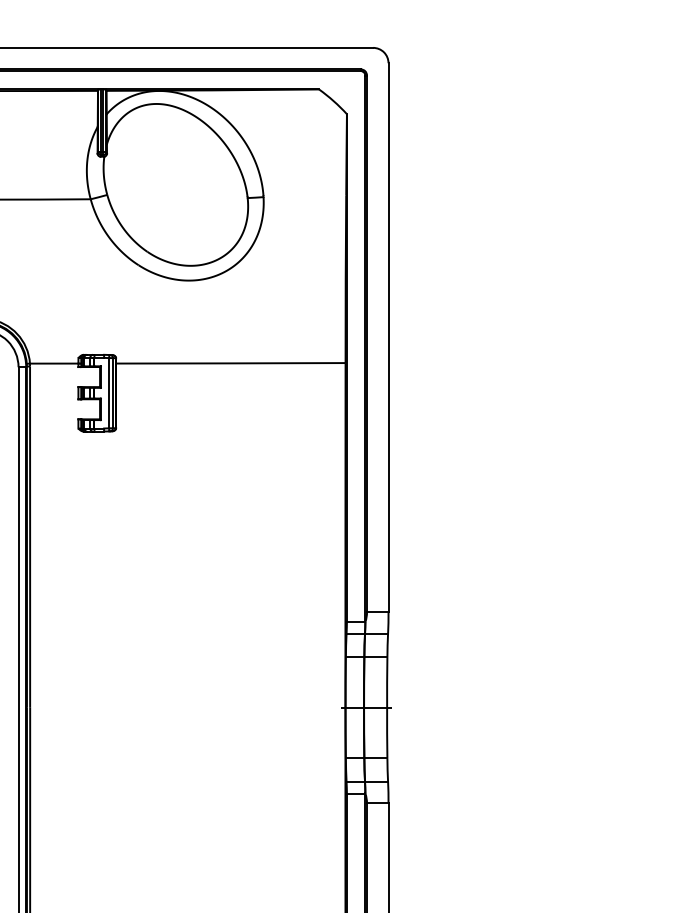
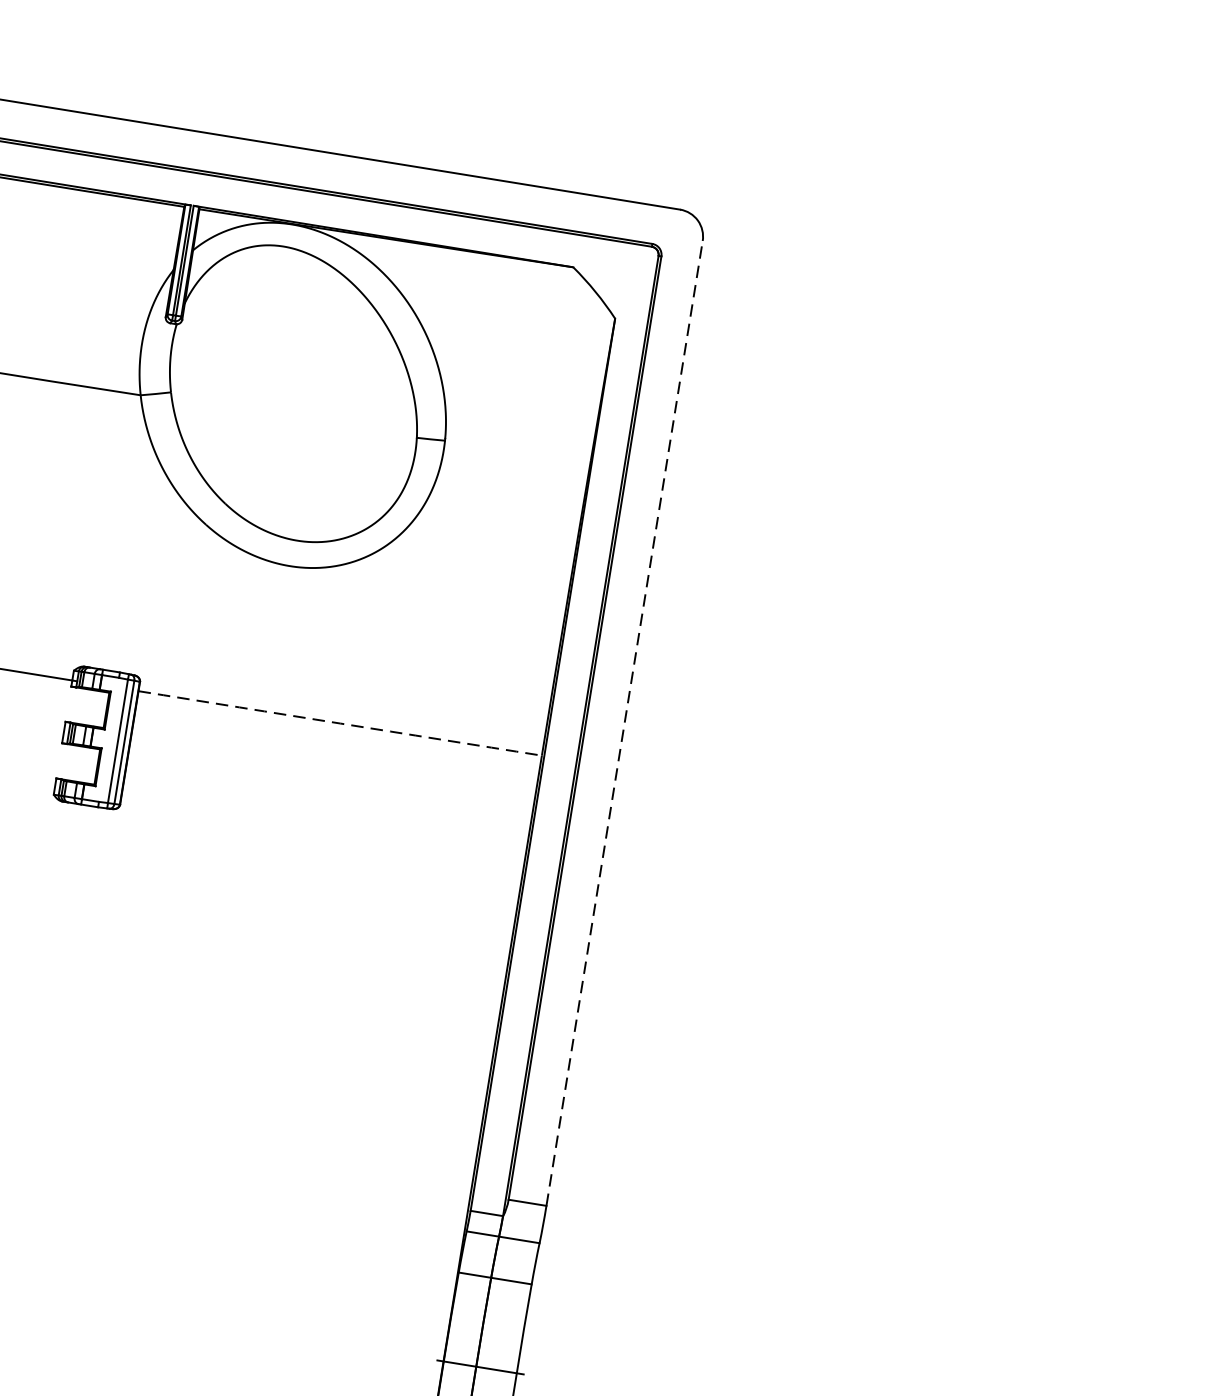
line: (388, 337) -> (624, 722), solid -> dashed
arc: (230, 363) -> (339, 723), solid -> dashed

